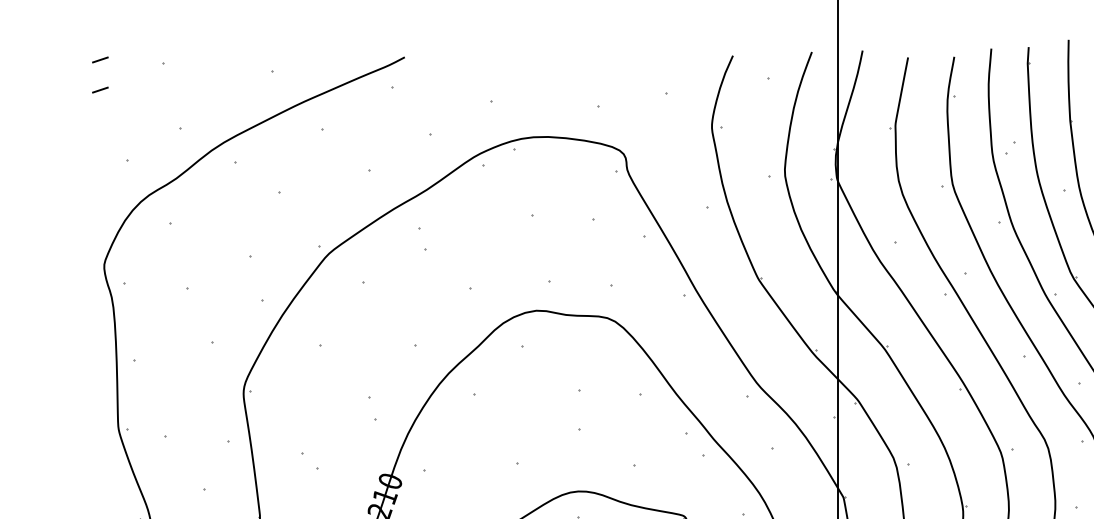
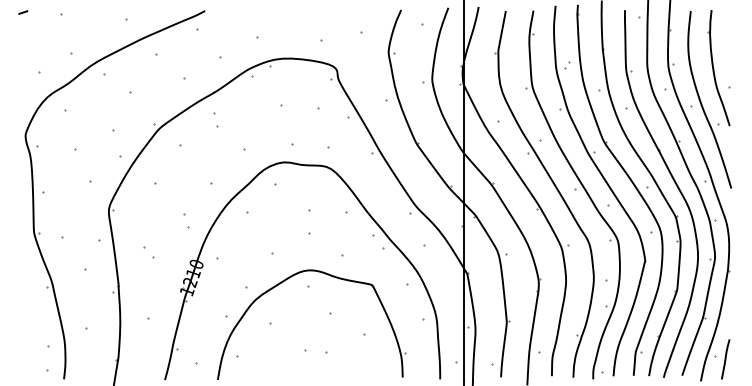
line: (100, 89) -> (23, 30), removed

